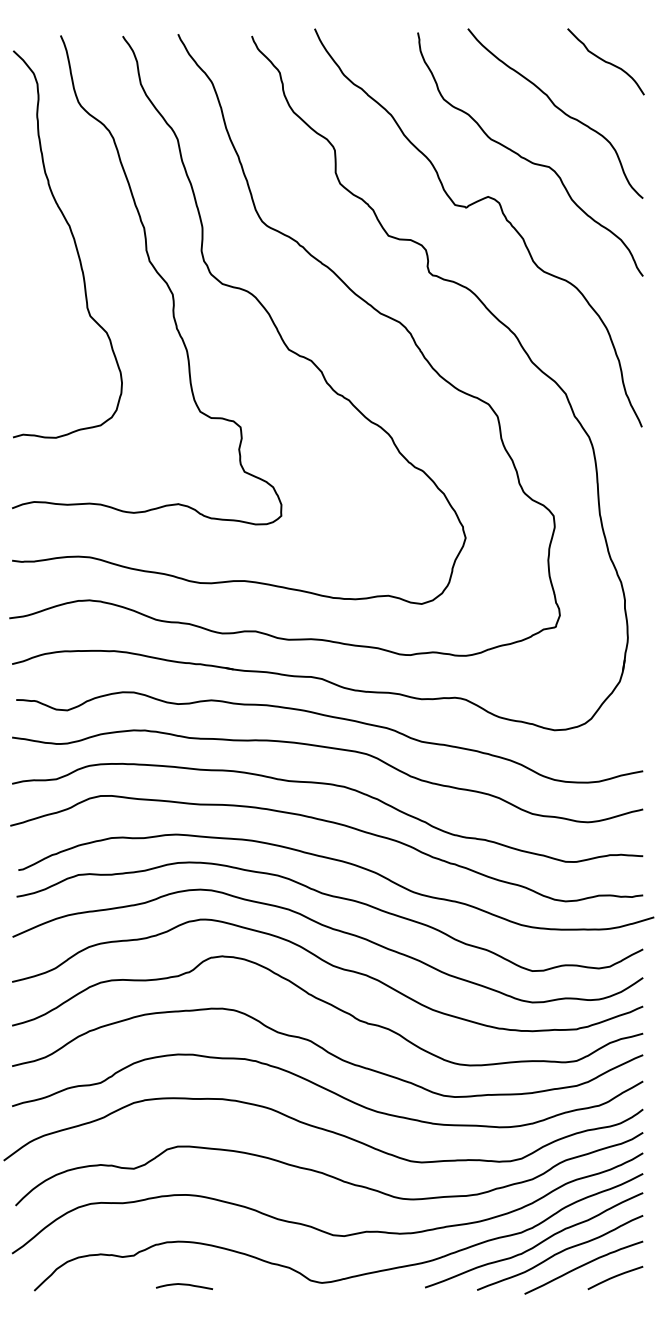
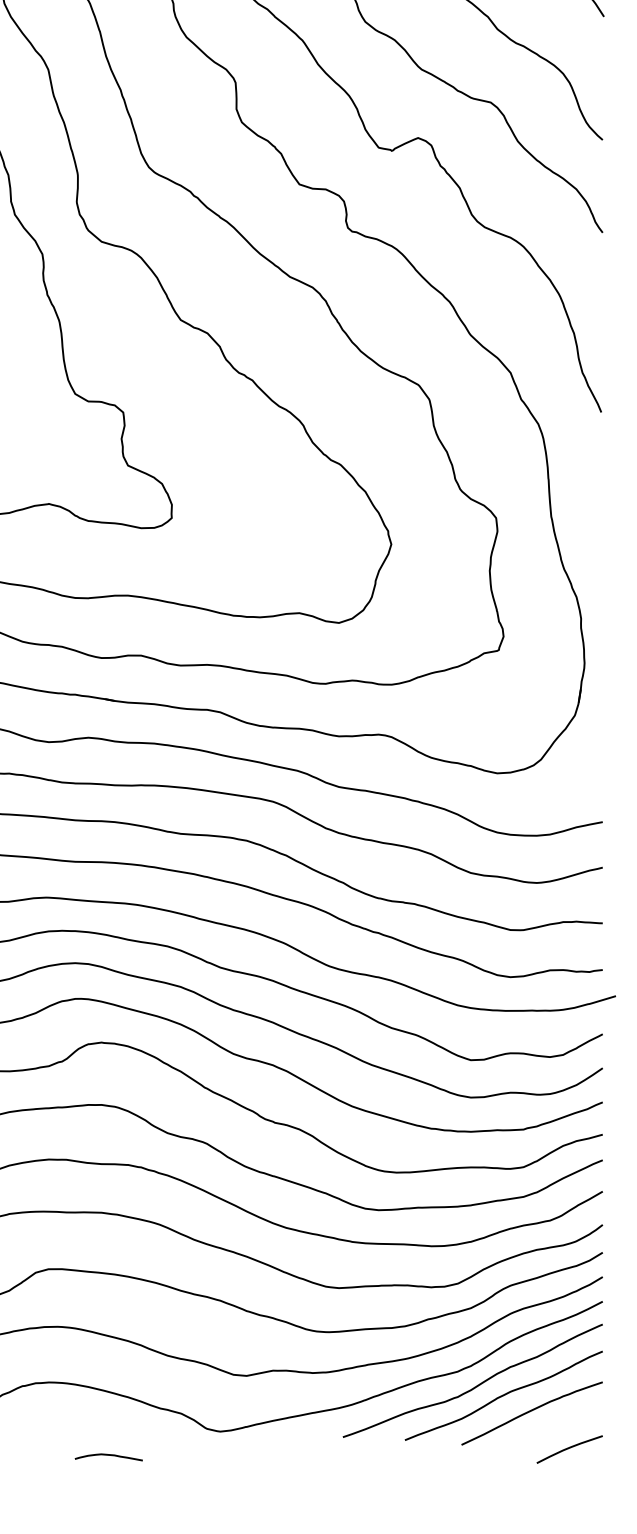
curve: (615, 1277) -> (569, 1448), moved
curve: (184, 1285) -> (108, 1456), moved

